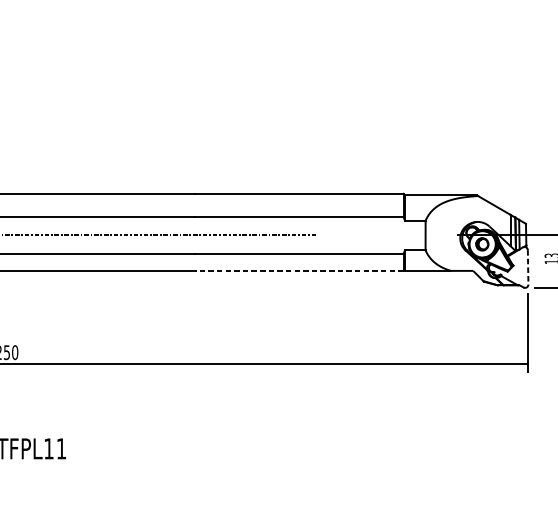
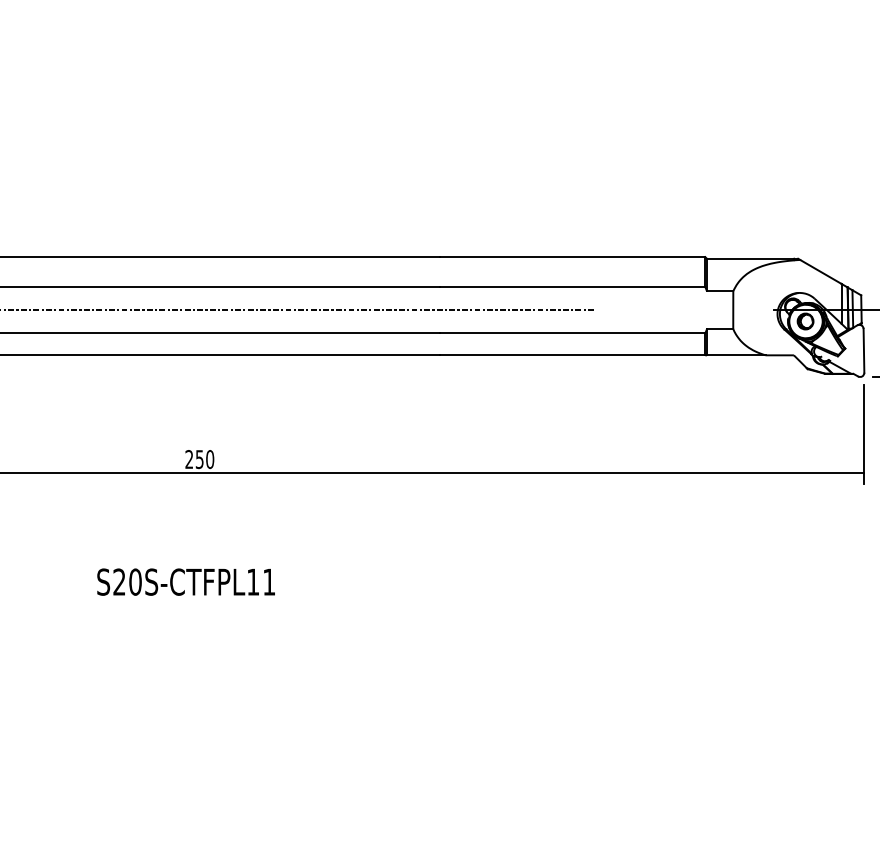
line: (527, 267) -> (863, 350), dashed -> solid
line: (299, 271) -> (572, 355), dashed -> solid

